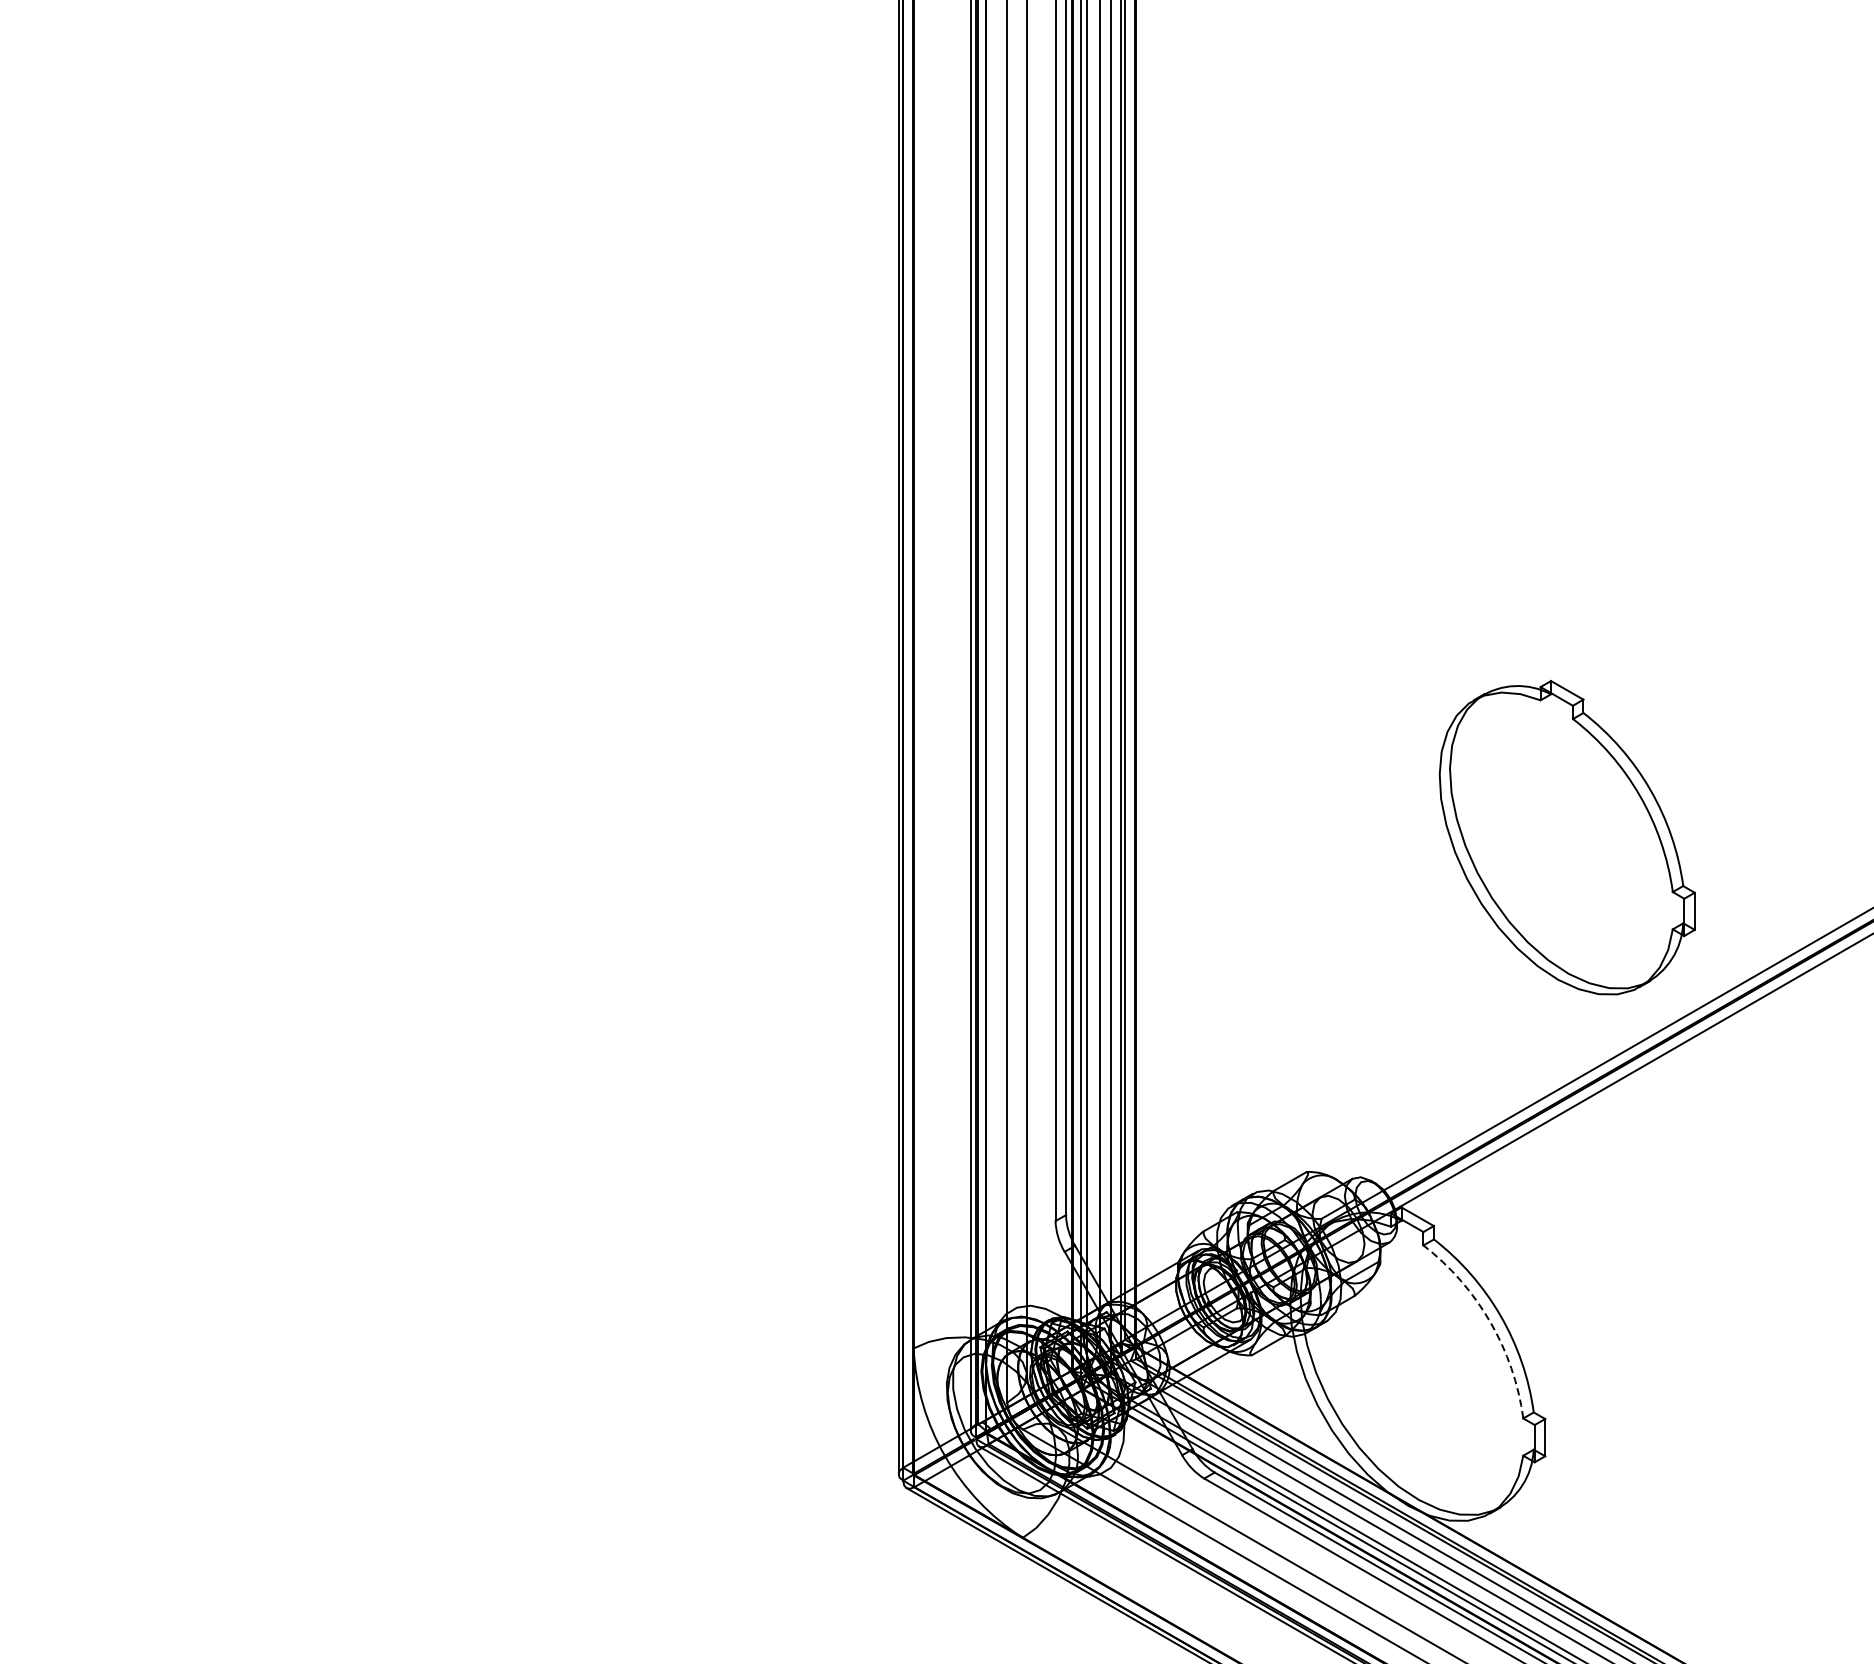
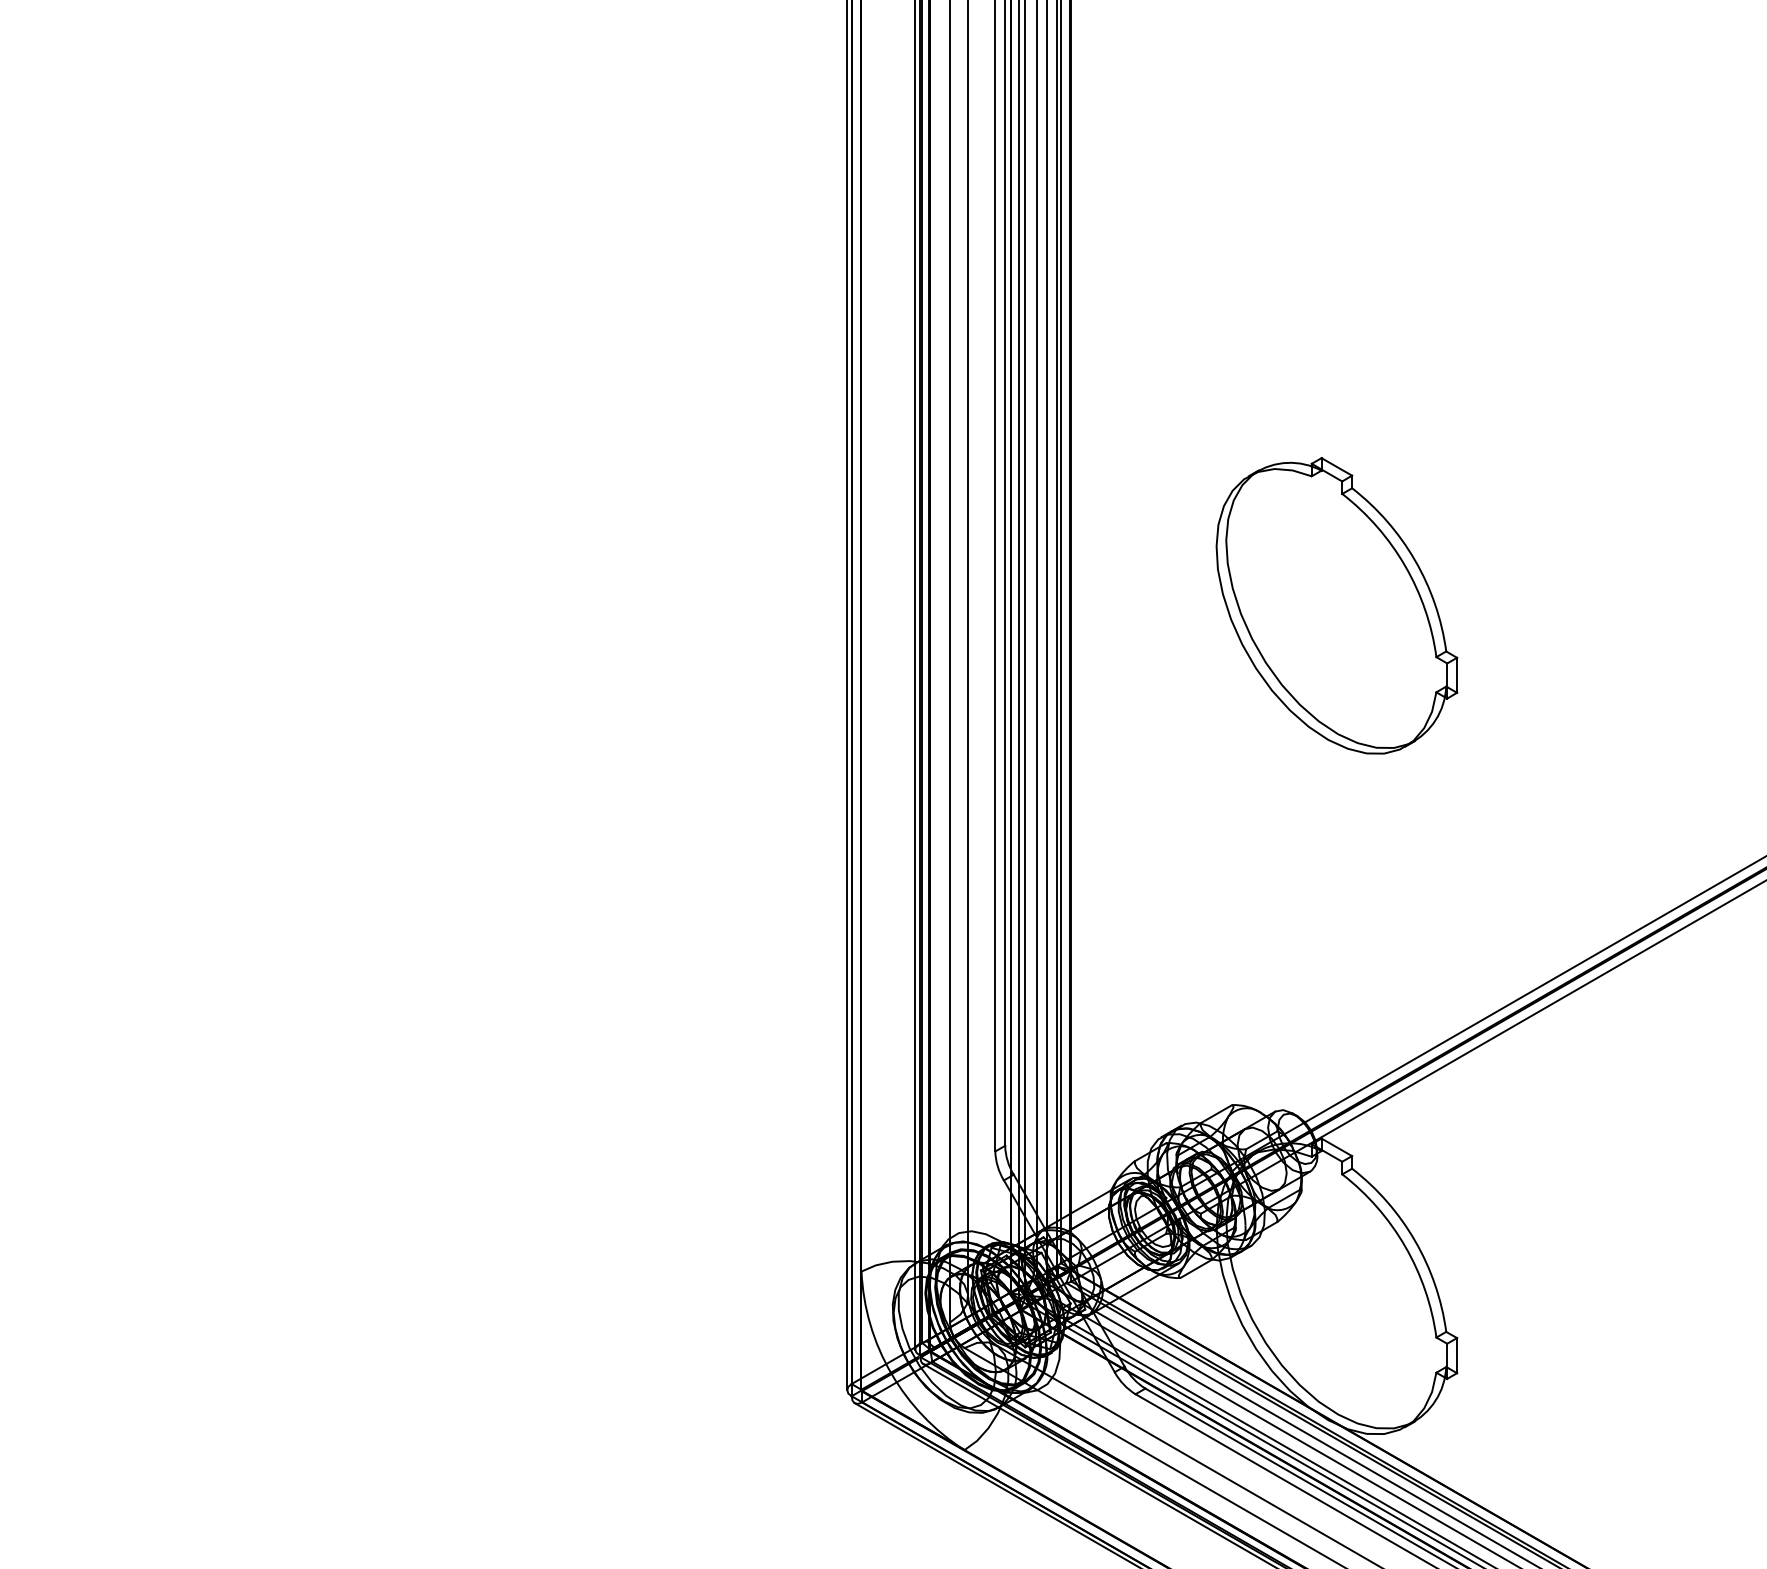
part: (1566, 837) -> (1336, 605), moved
arc: (1490, 1321) -> (1405, 1246), dashed -> solid

